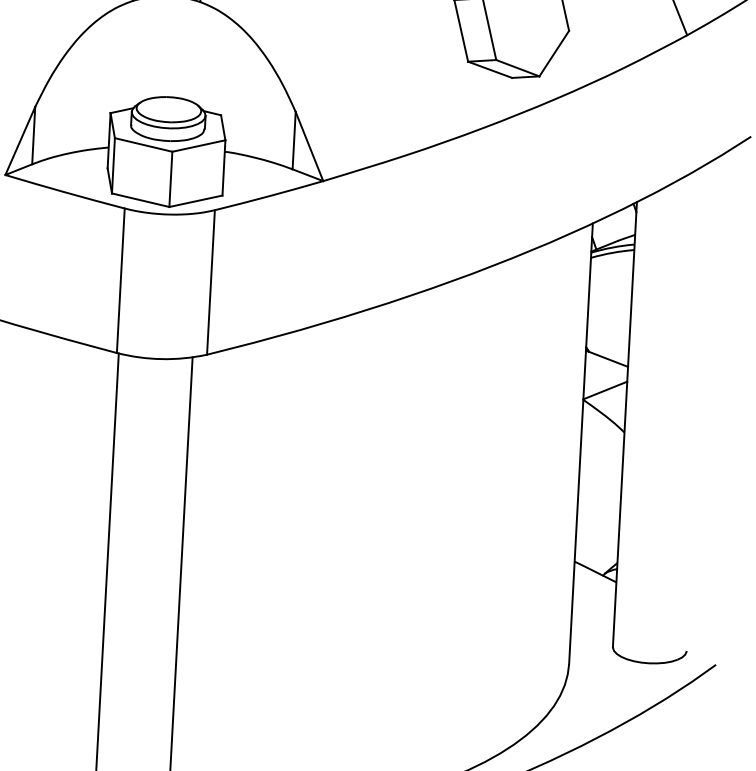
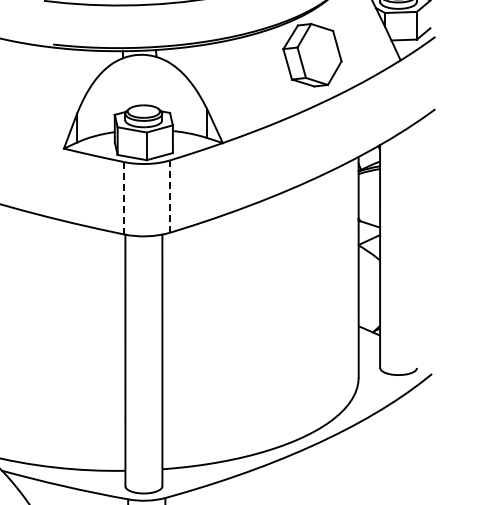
line: (120, 279) -> (124, 197), solid -> dashed
line: (210, 281) -> (169, 196), solid -> dashed

